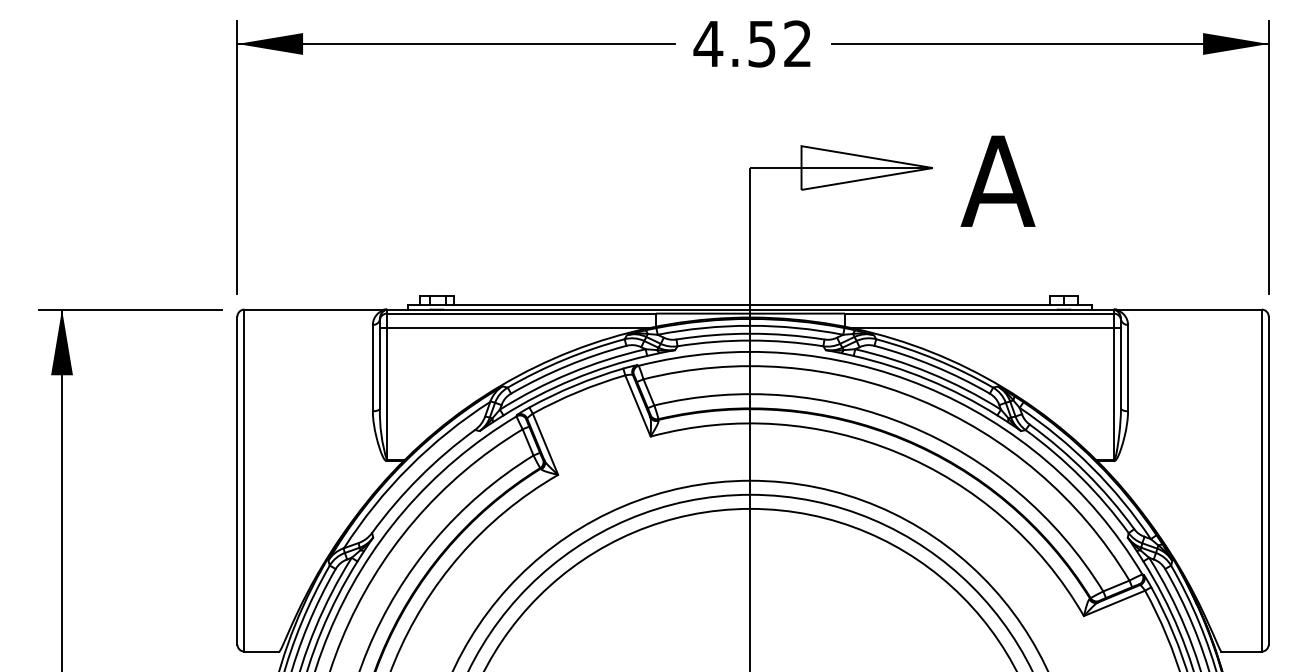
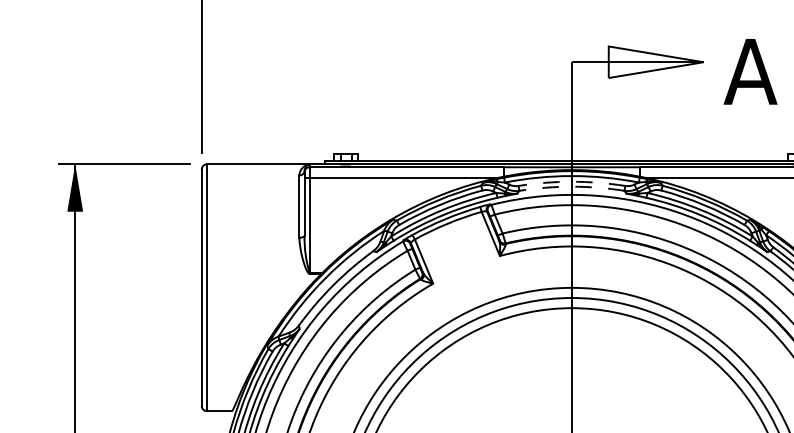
arc: (750, 333) -> (571, 181), solid -> dashed
arc: (750, 340) -> (571, 186), solid -> dashed

